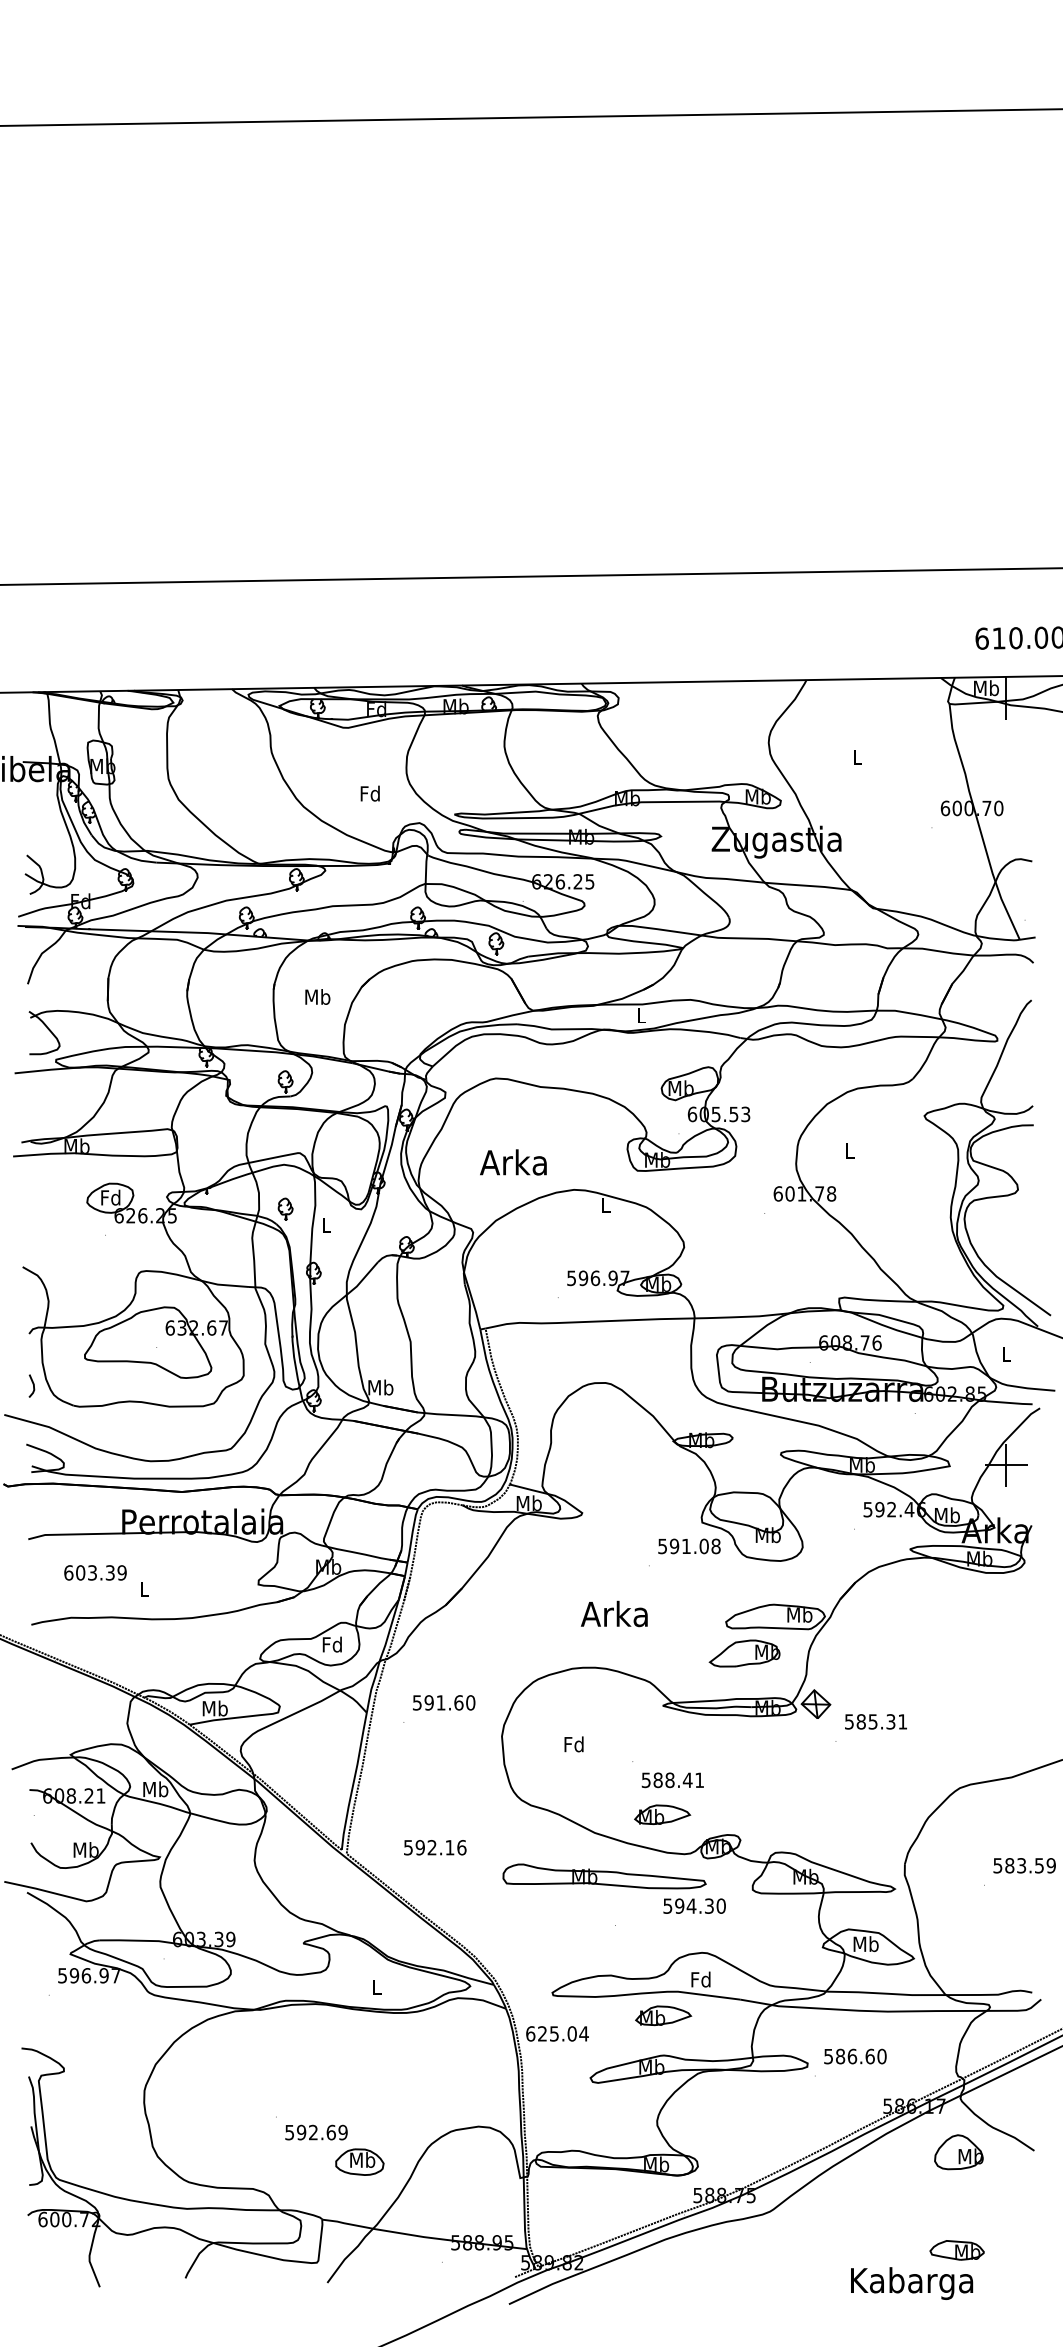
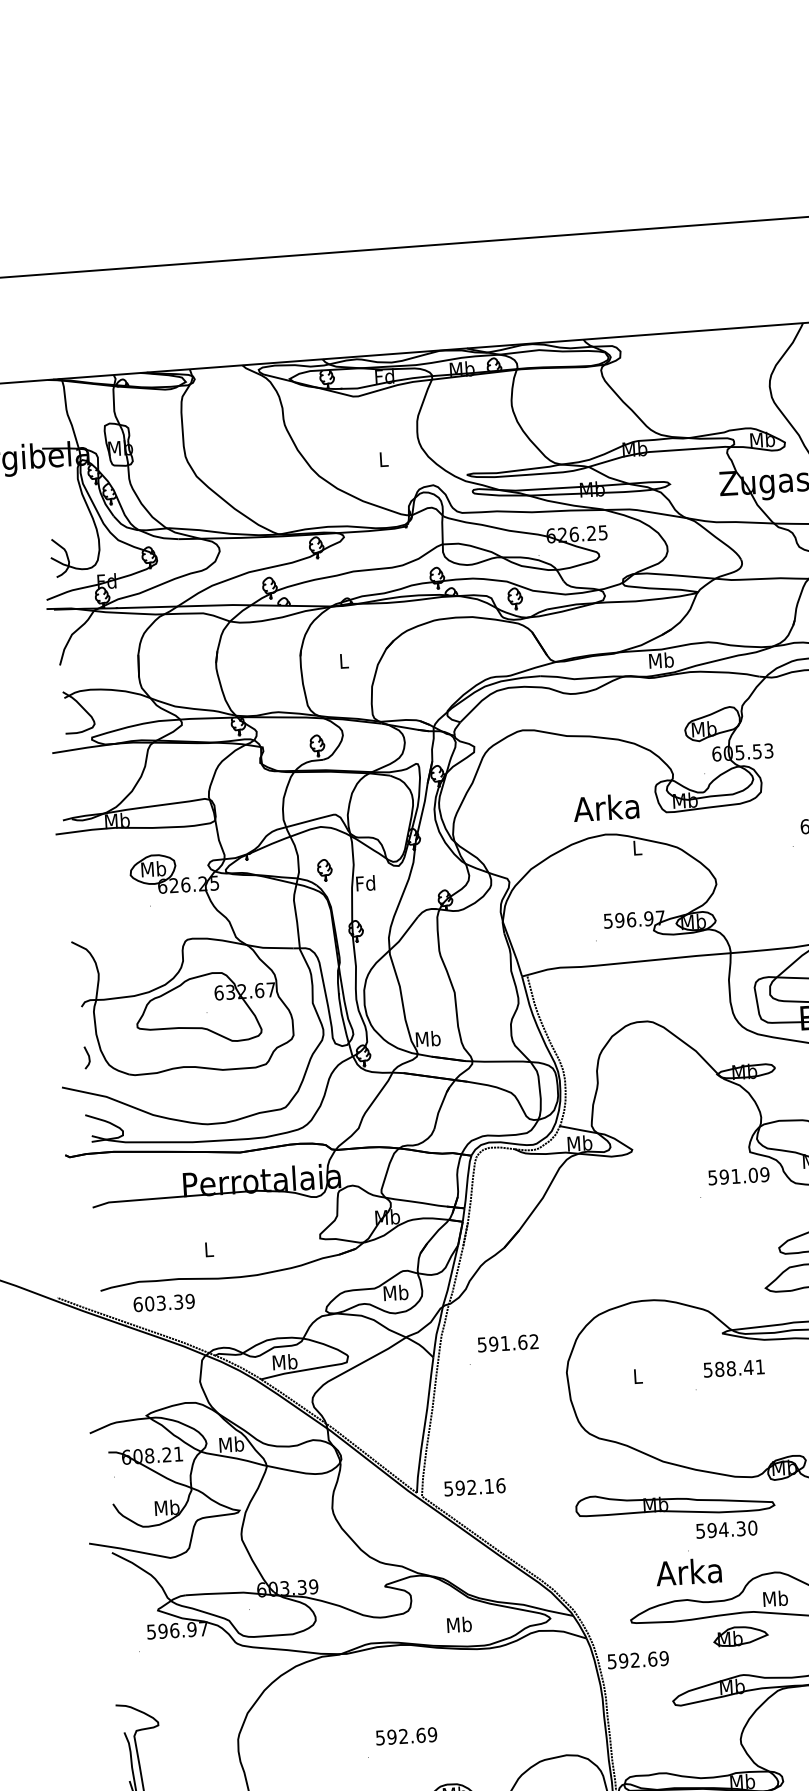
text: (369, 793) -> (382, 459), Fd -> L
text: (317, 996) -> (343, 660), Mb -> L
text: (641, 1015) -> (661, 660), L -> Mb
text: (513, 1162) -> (606, 807), moved
text: (110, 1197) -> (153, 868), Fd -> Mb
text: (326, 1224) -> (365, 882), L -> Fd
text: (715, 1546) -> (764, 1174), 591.08 -> 591.09
text: (95, 1572) -> (164, 1302), moved
text: (614, 1613) -> (688, 1571), moved
text: (332, 1644) -> (395, 1292), Fd -> Mb
text: (470, 1702) -> (534, 1341), 591.60 -> 591.62
text: (573, 1744) -> (637, 1376), Fd -> L
text: (672, 1780) -> (733, 1368), moved
part: (662, 1814) -> (728, 1439), removed
text: (435, 1847) -> (475, 1487), moved
text: (694, 1905) -> (726, 1528), moved
text: (700, 1979) -> (774, 1598), Fd -> Mb
text: (376, 1986) -> (458, 1624), L -> Mb
text: (557, 2033) -> (638, 1659), 625.04 -> 592.69
text: (316, 2132) -> (406, 1736), moved

